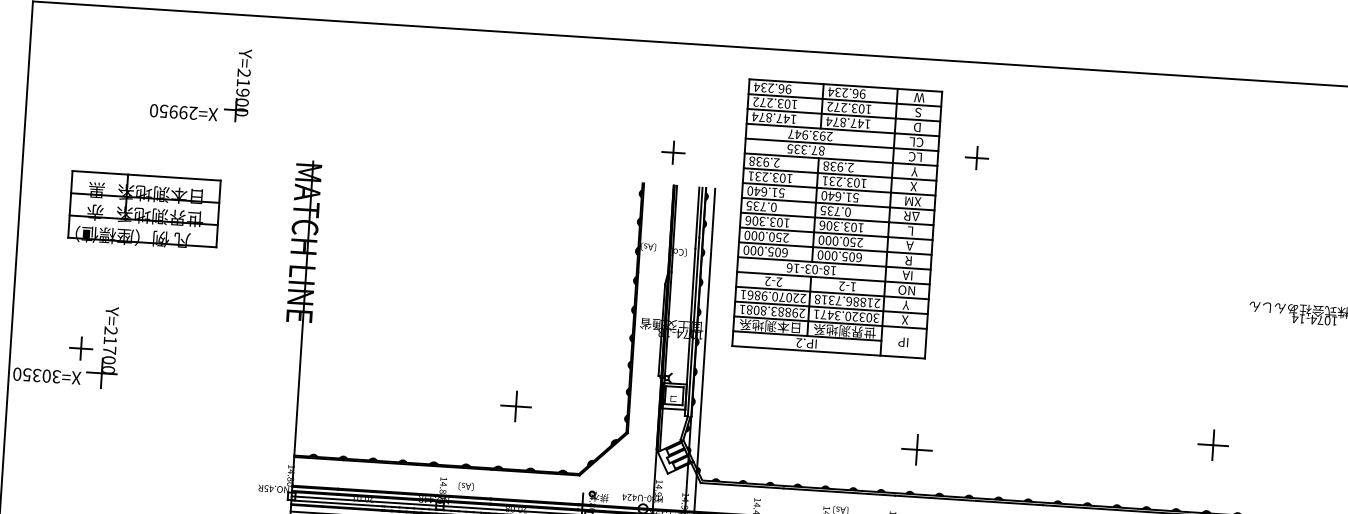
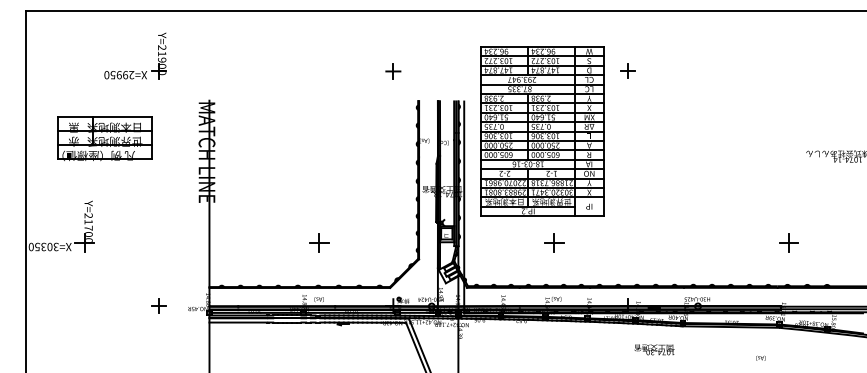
part: (673, 152) -> (393, 71), moved
part: (837, 218) -> (542, 131), moved
part: (81, 347) -> (158, 305), moved
part: (516, 405) -> (319, 242), moved
part: (917, 449) -> (554, 242), moved

